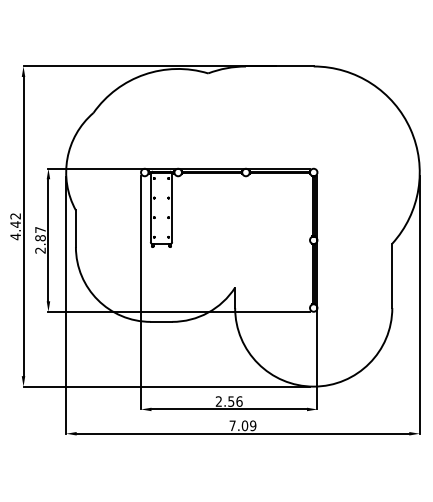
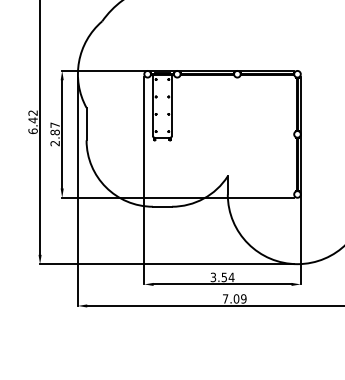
text: (15, 236) -> (32, 131), 4.42 -> 6.42
text: (228, 401) -> (221, 277), 2.56 -> 3.54

